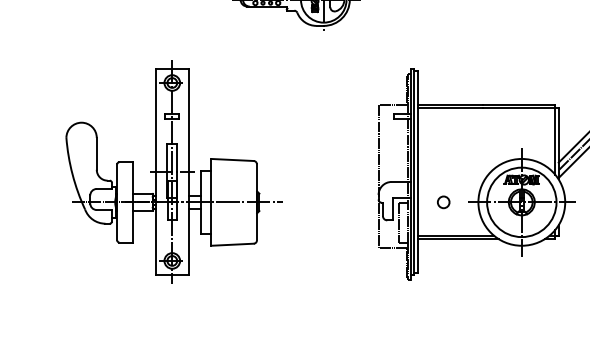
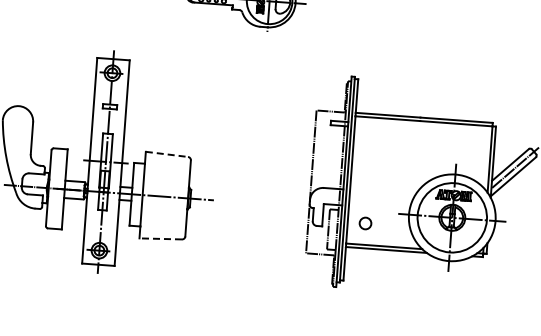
line: (233, 160) -> (167, 154), solid -> dashed
circle: (443, 202) -> (365, 223), moved
line: (232, 244) -> (160, 238), solid -> dashed

